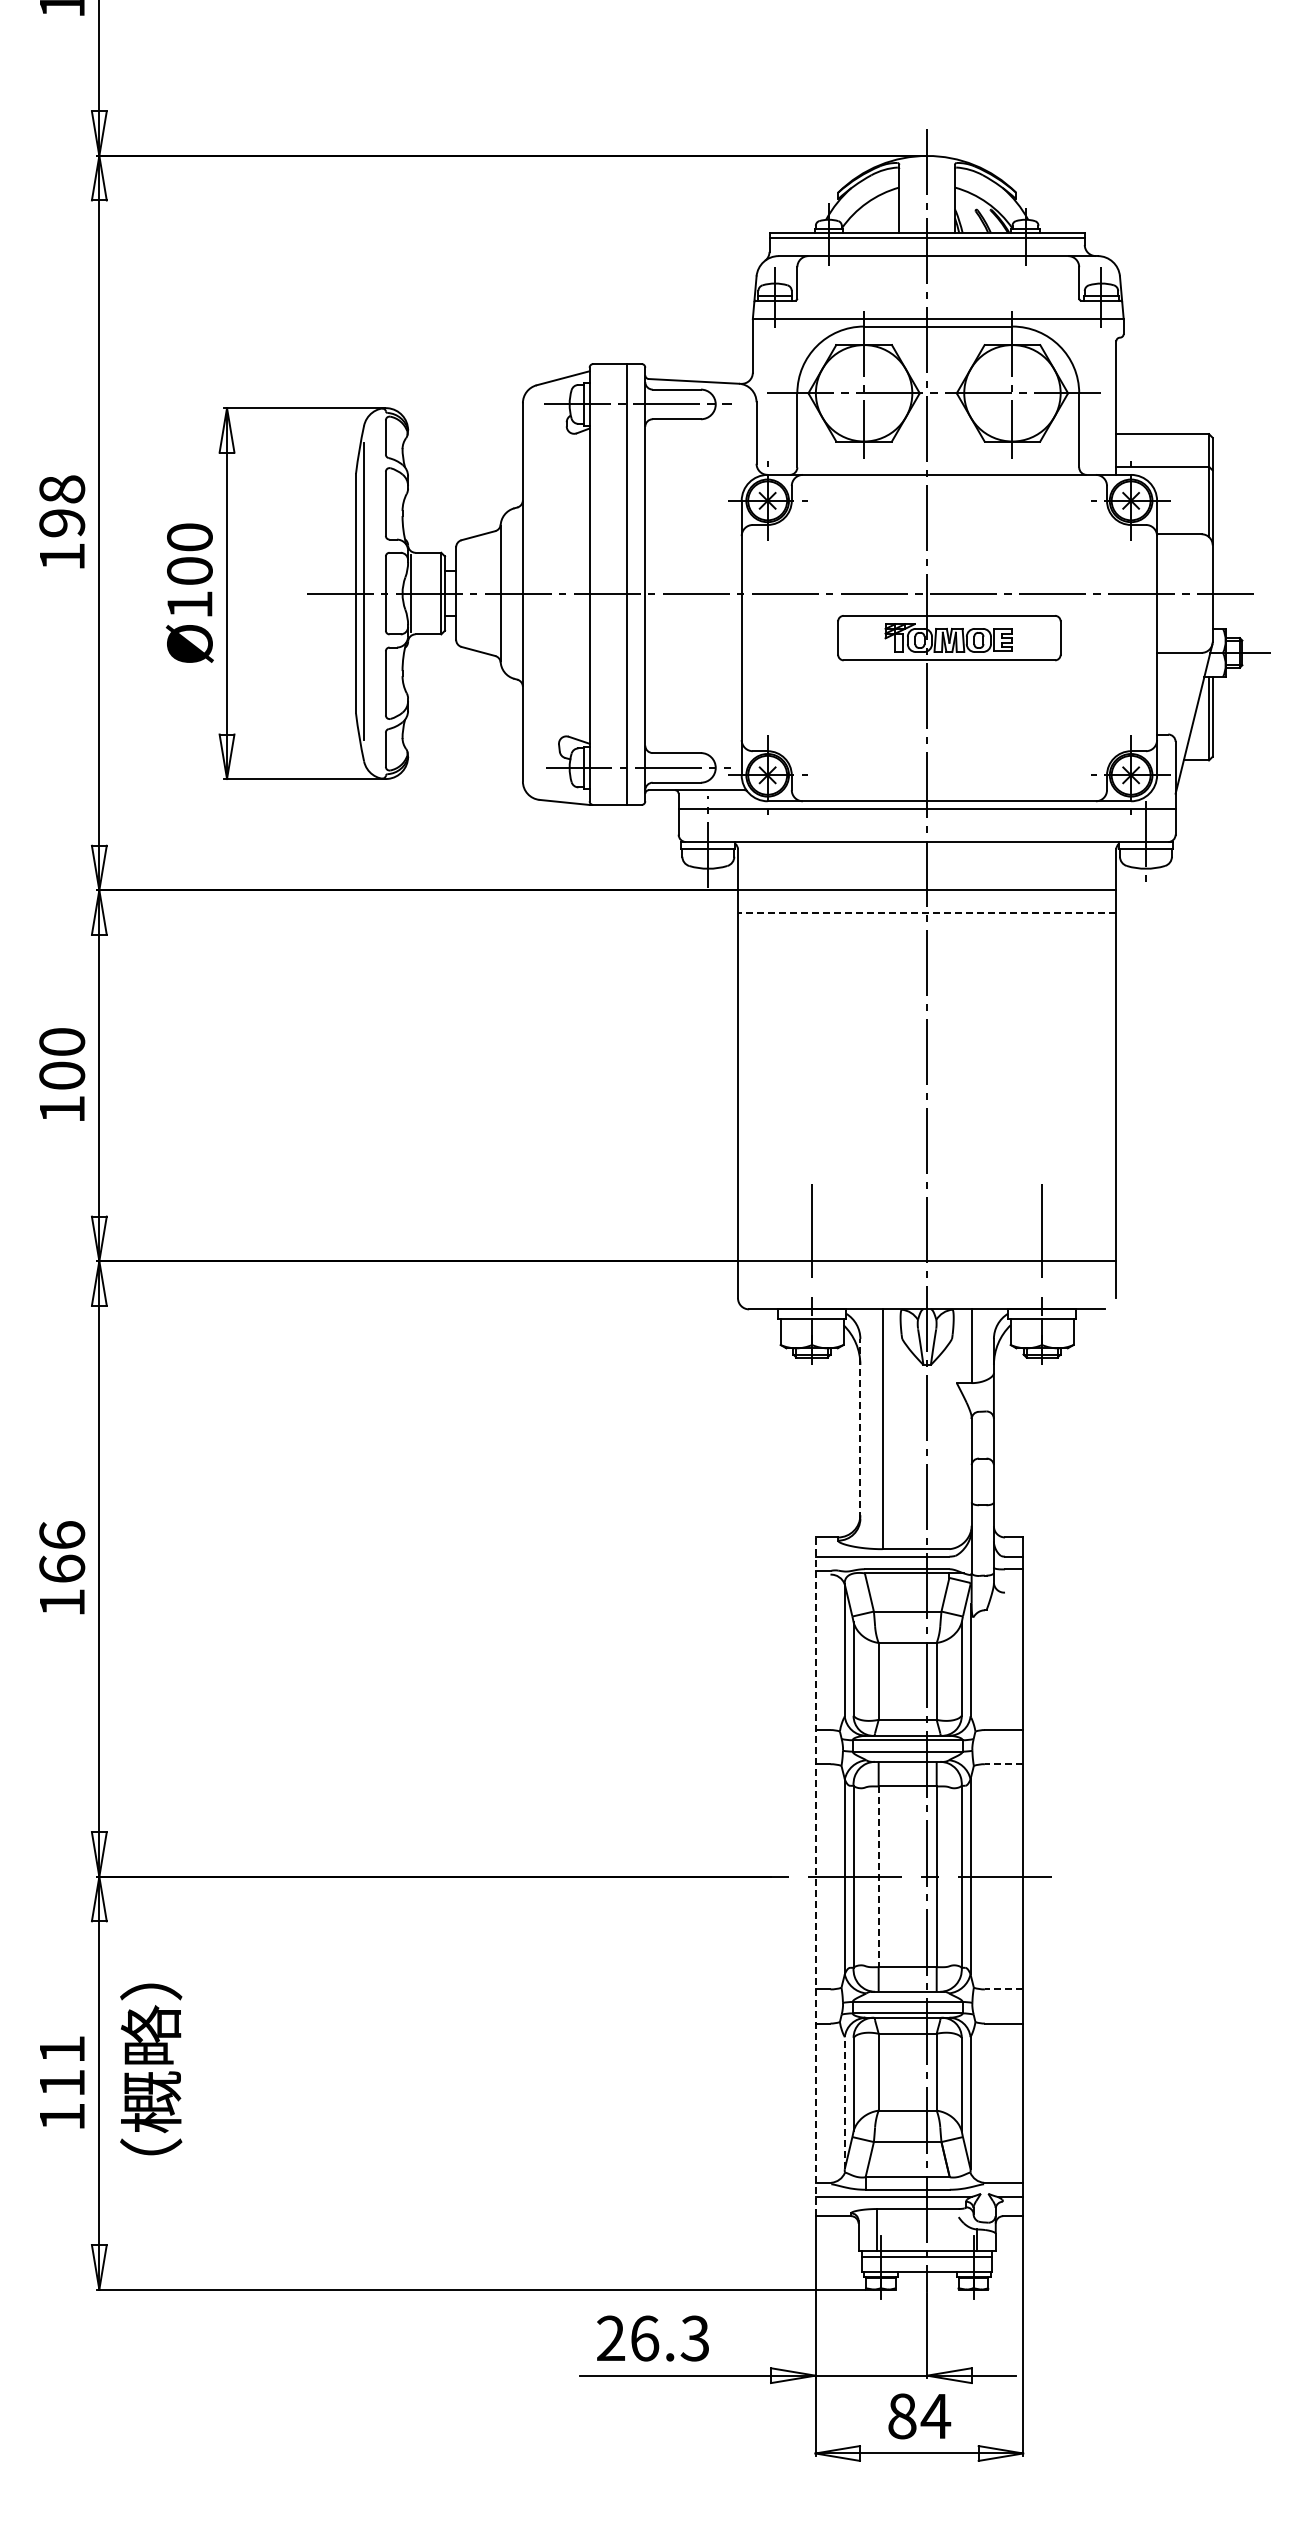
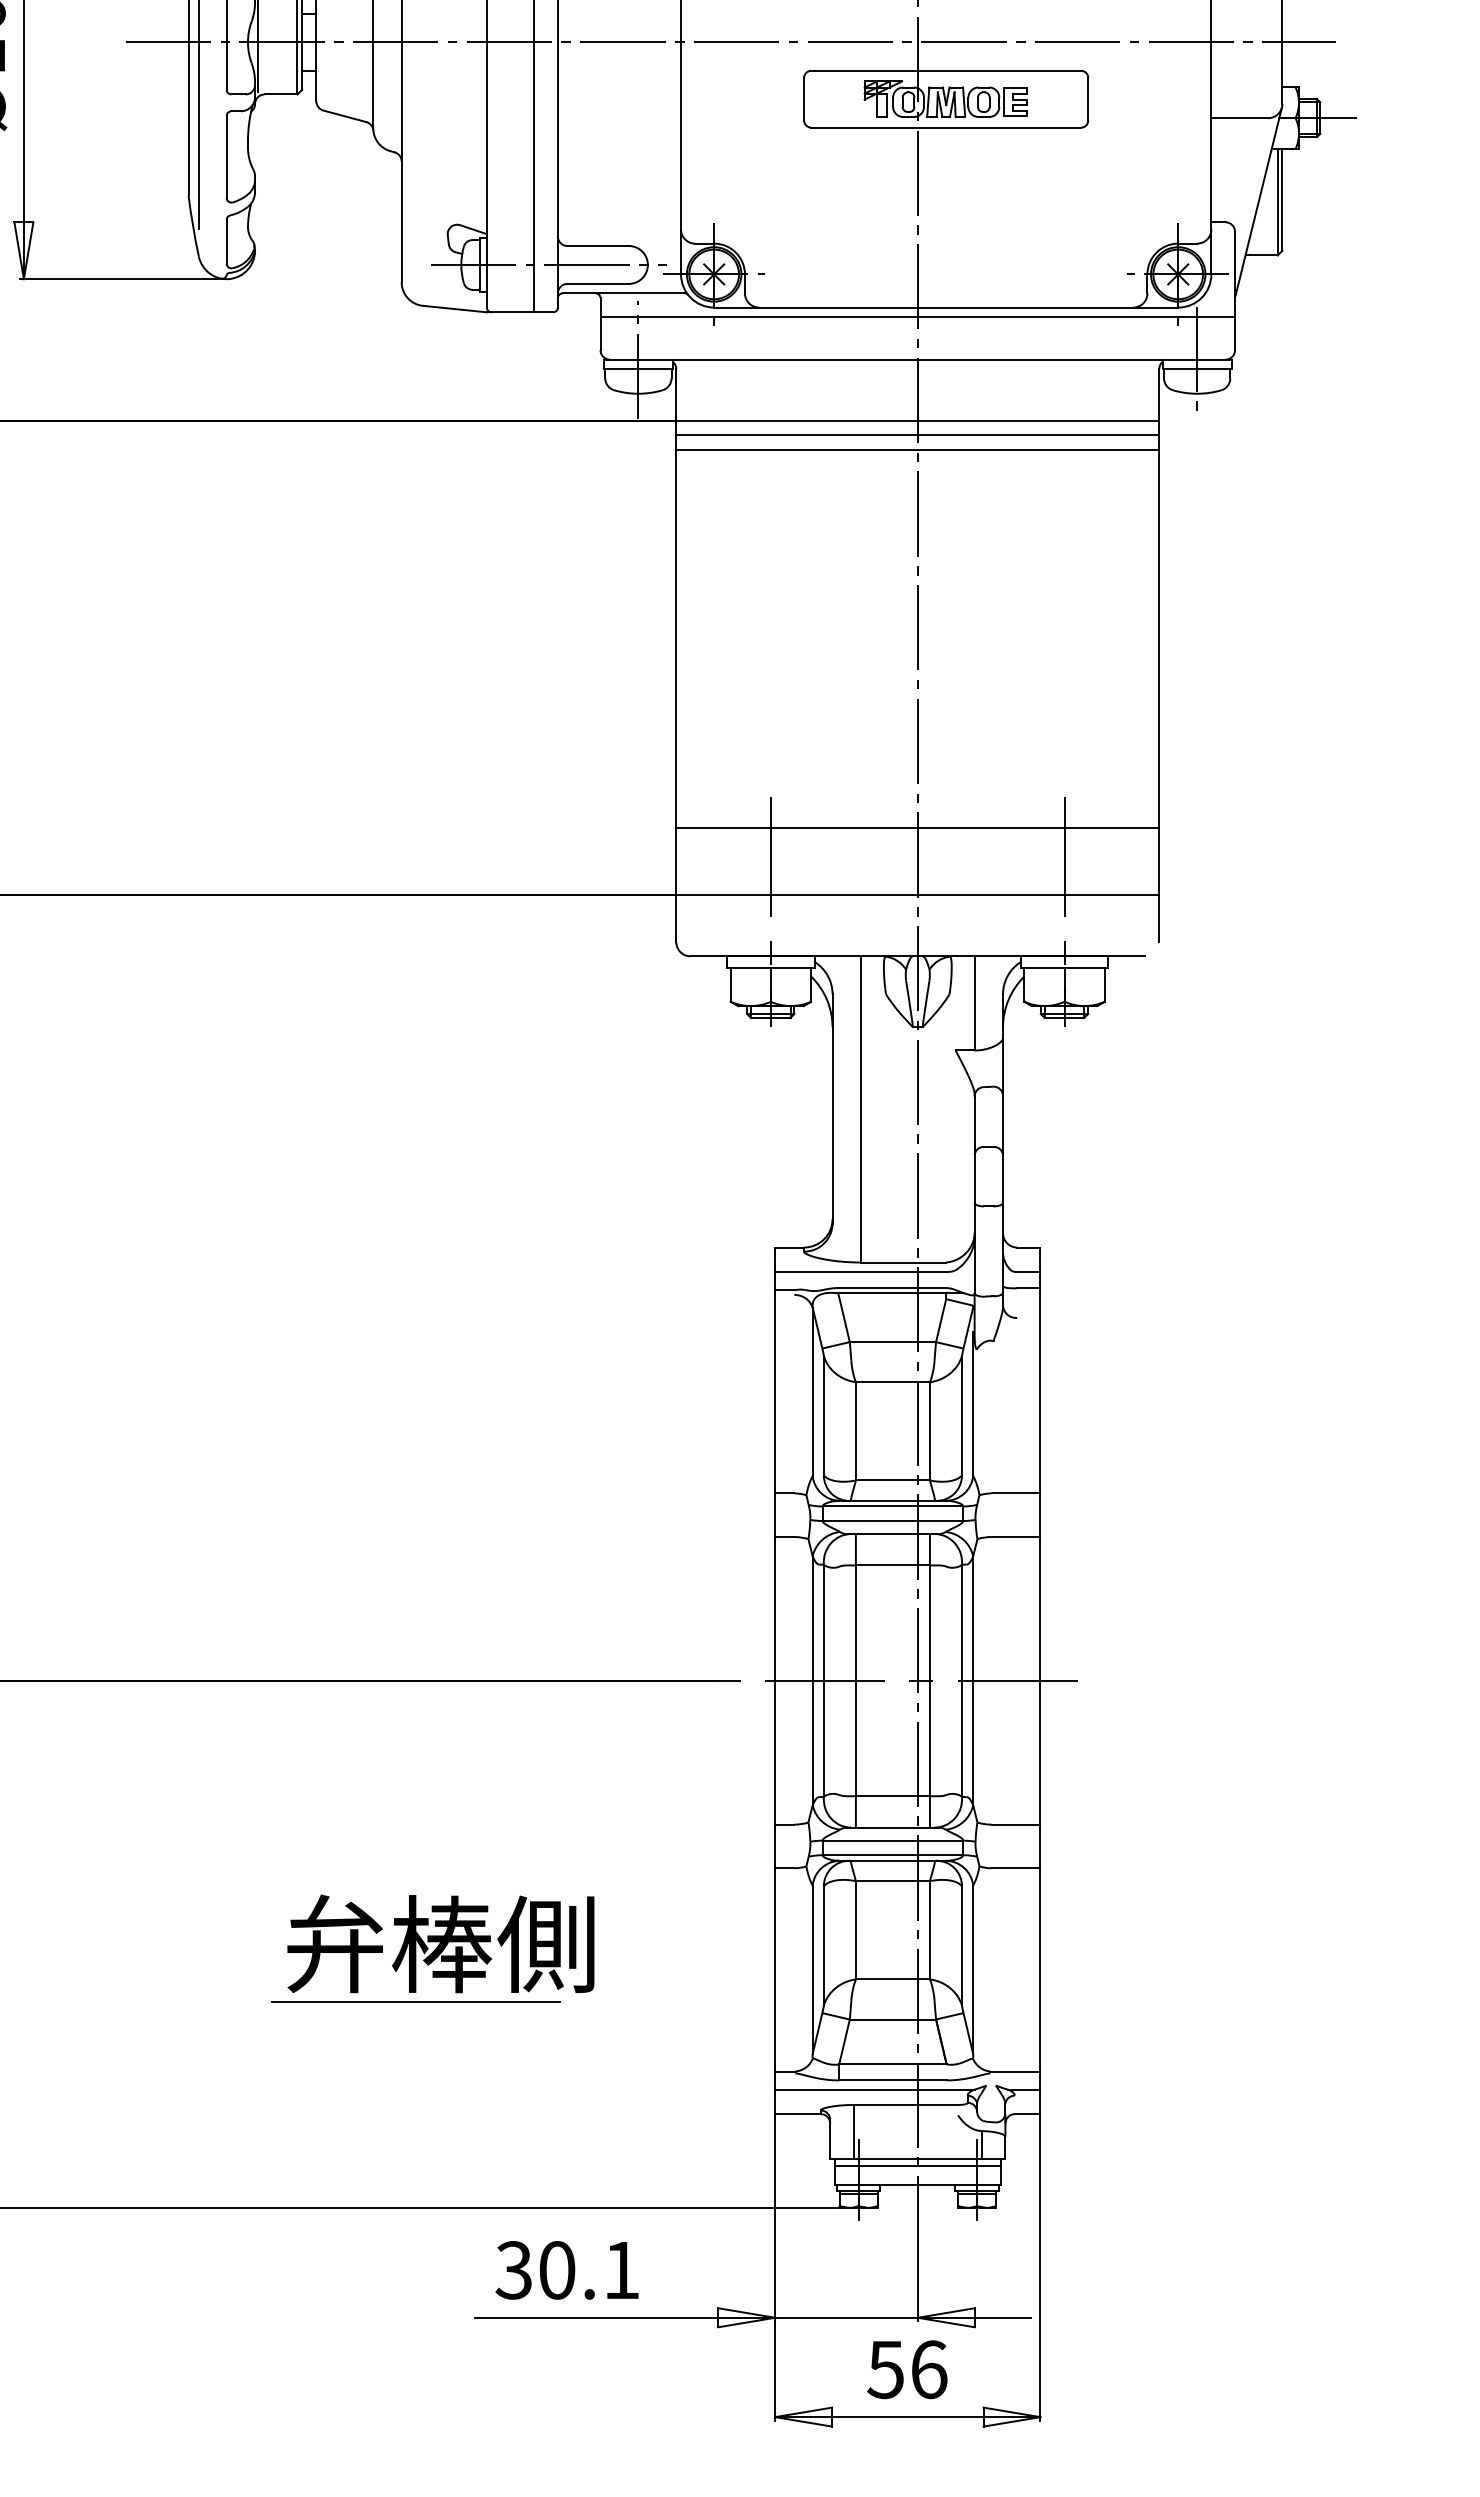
line: (927, 901) -> (918, 435), added
line: (926, 912) -> (916, 449), dashed -> solid
line: (927, 1209) -> (918, 828), added
line: (860, 1428) -> (832, 1108), dashed -> solid
line: (1003, 1764) -> (1015, 1537), dashed -> solid
line: (815, 1876) -> (775, 1680), dashed -> solid
line: (878, 1877) -> (855, 1681), dashed -> solid
line: (1003, 1989) -> (1015, 1824), dashed -> solid
part: (547, 2086) -> (433, 1948), added
line: (844, 2102) -> (812, 1968), dashed -> solid
text: (652, 2338) -> (567, 2270), 26.3 -> 30.1
text: (919, 2416) -> (908, 2369), 84 -> 56

